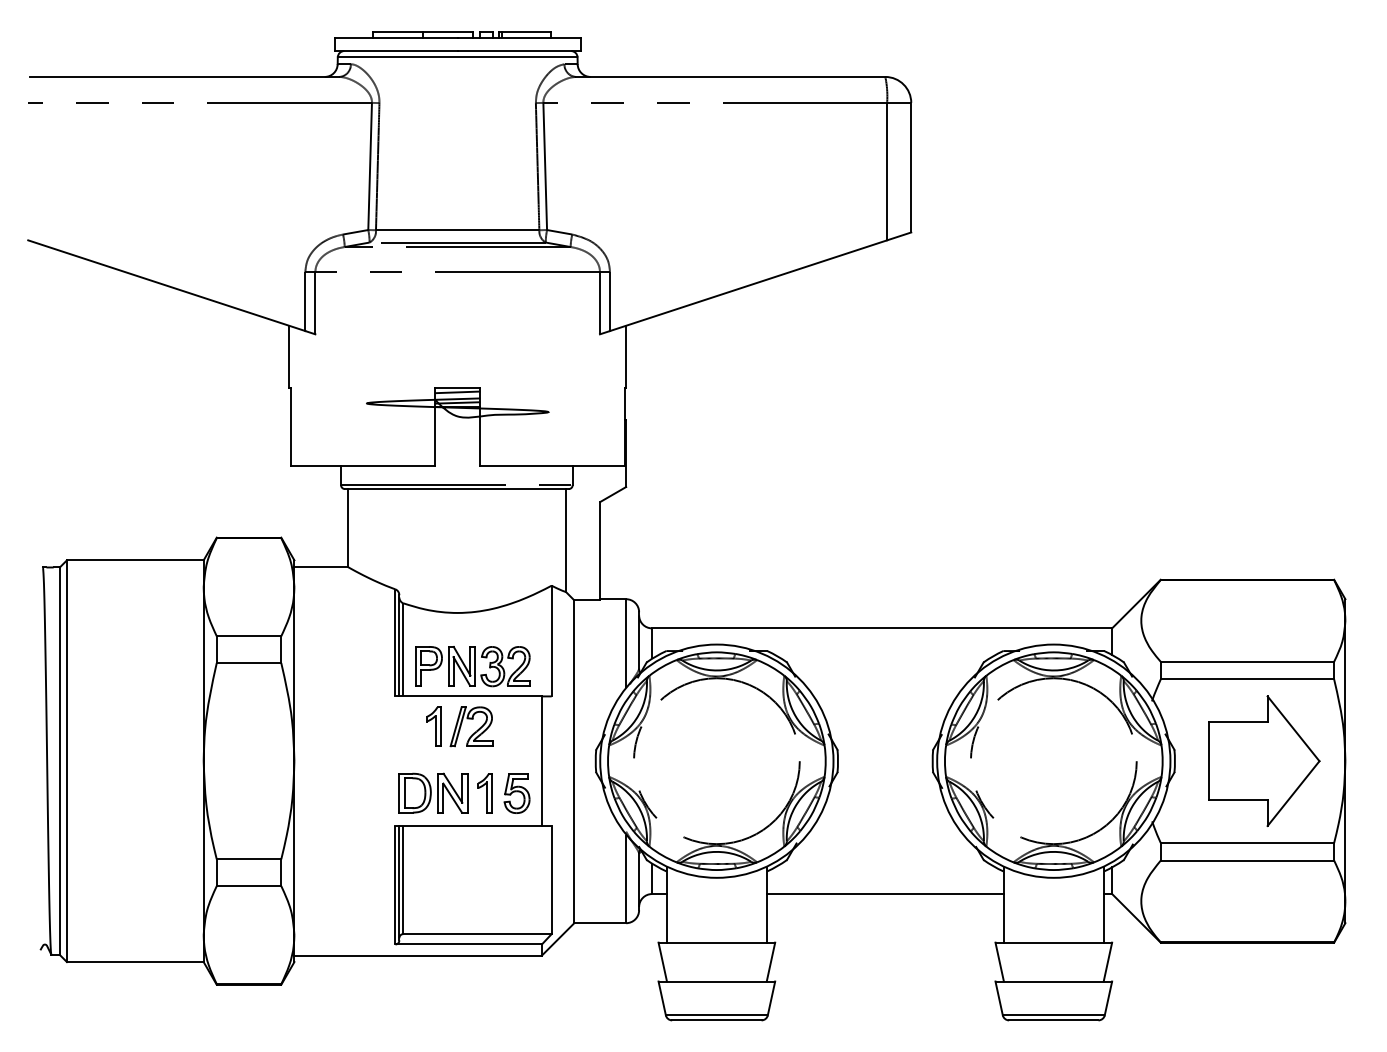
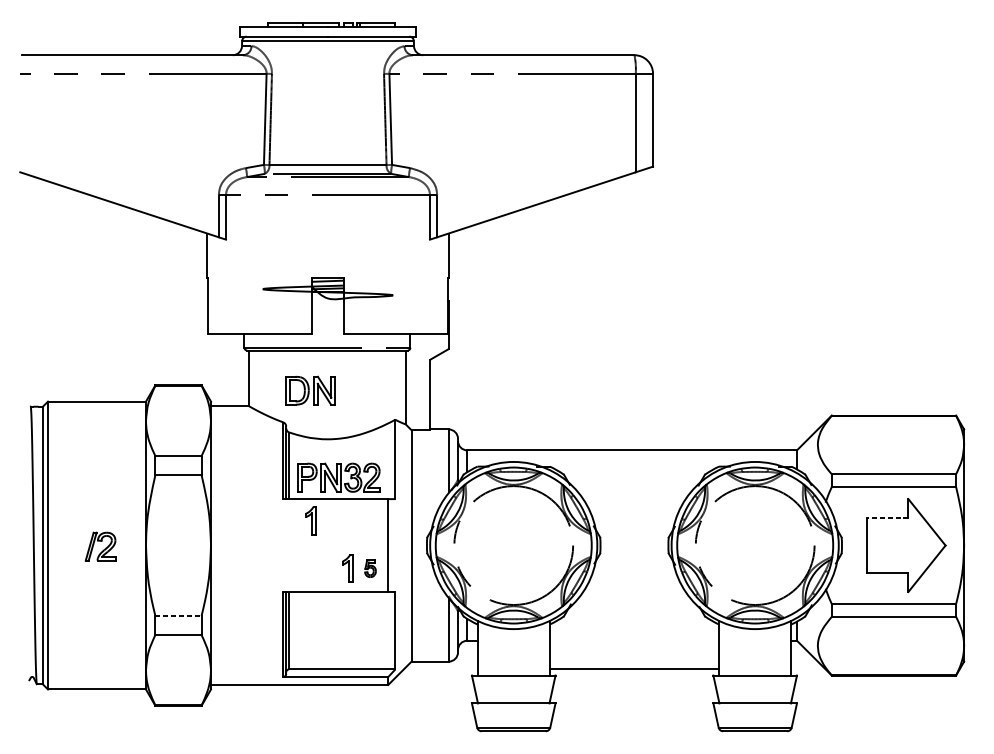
line: (1237, 722) -> (886, 517), solid -> dashed
part: (476, 730) -> (104, 549), moved
part: (433, 792) -> (310, 390), moved
part: (516, 793) -> (370, 568), size x0.6
line: (249, 859) -> (178, 615), solid -> dashed
line: (884, 894) -> (633, 669), moved

